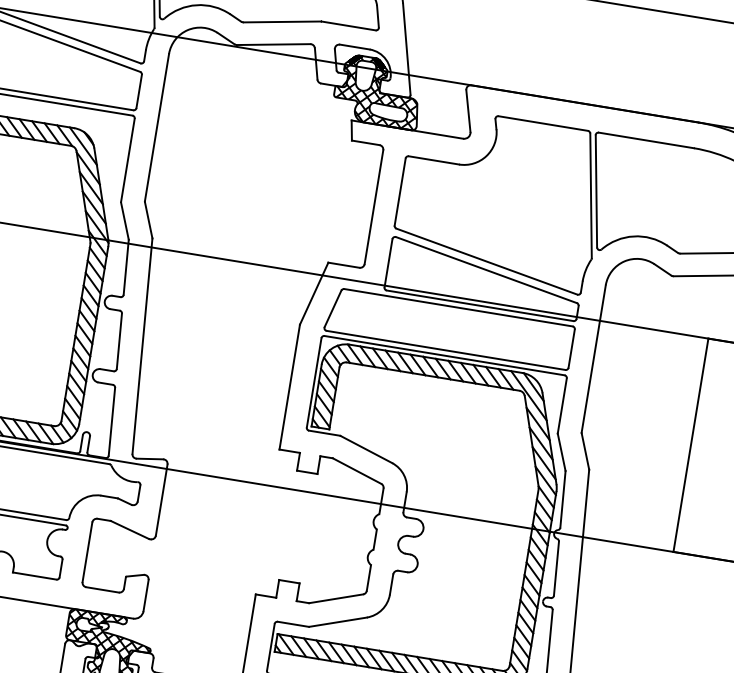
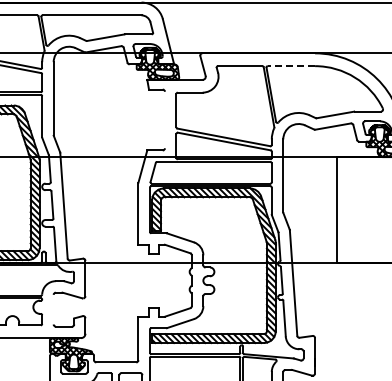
line: (646, 141) -> (291, 66), solid -> dashed
line: (373, 205) -> (164, 119), removed
line: (87, 551) -> (53, 309), removed

